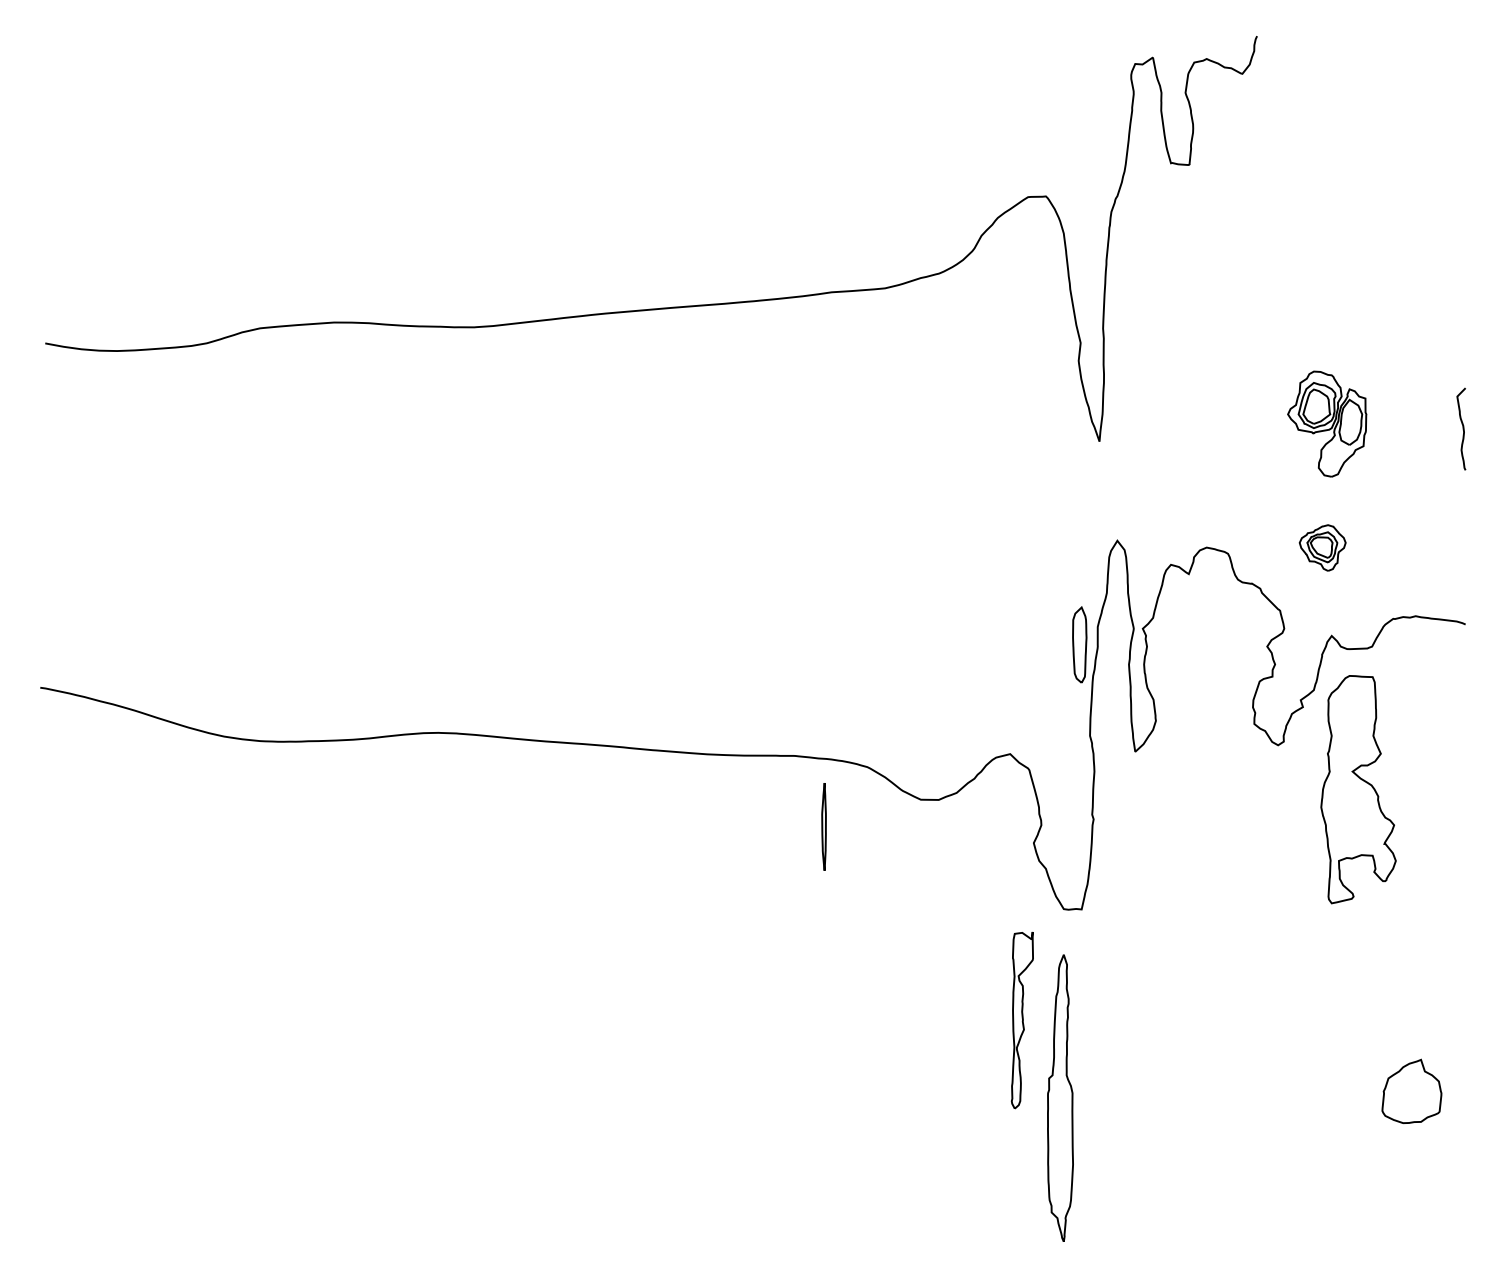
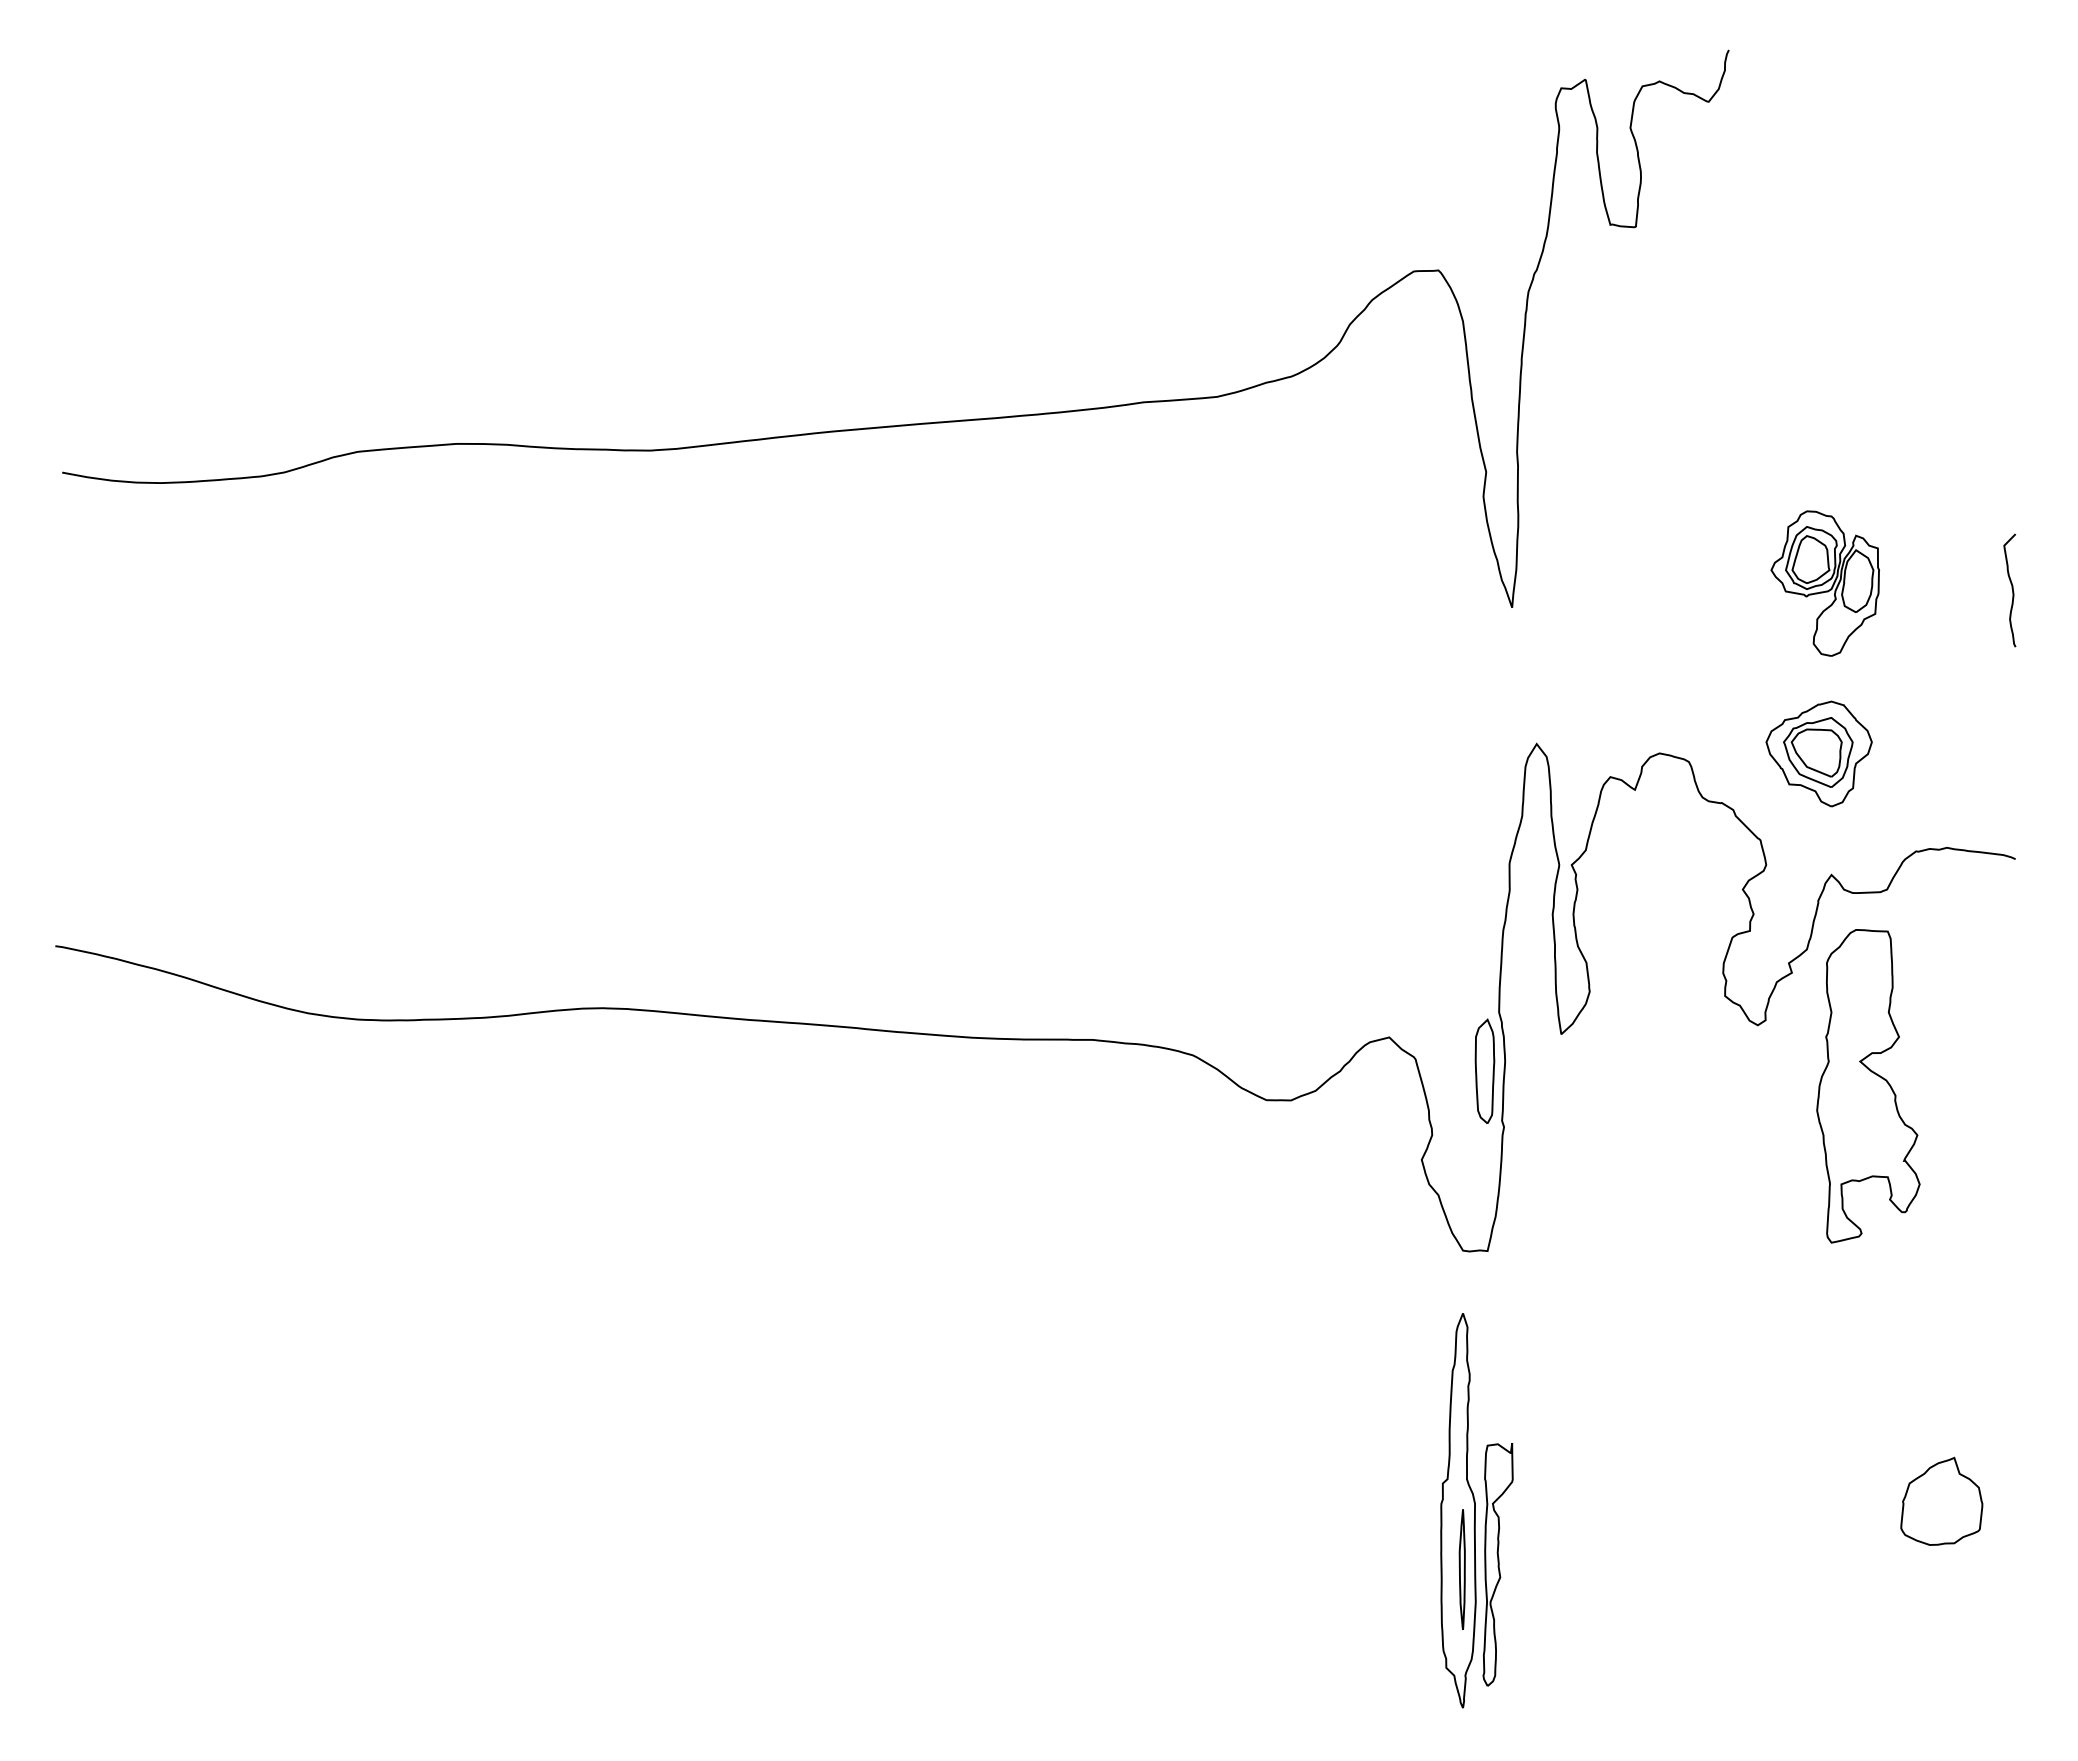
part: (1322, 547) -> (1818, 753), size x1.67
part: (1079, 644) -> (1484, 1070), moved
part: (823, 826) -> (1461, 1569), moved
part: (1021, 1020) -> (1497, 1564), moved

